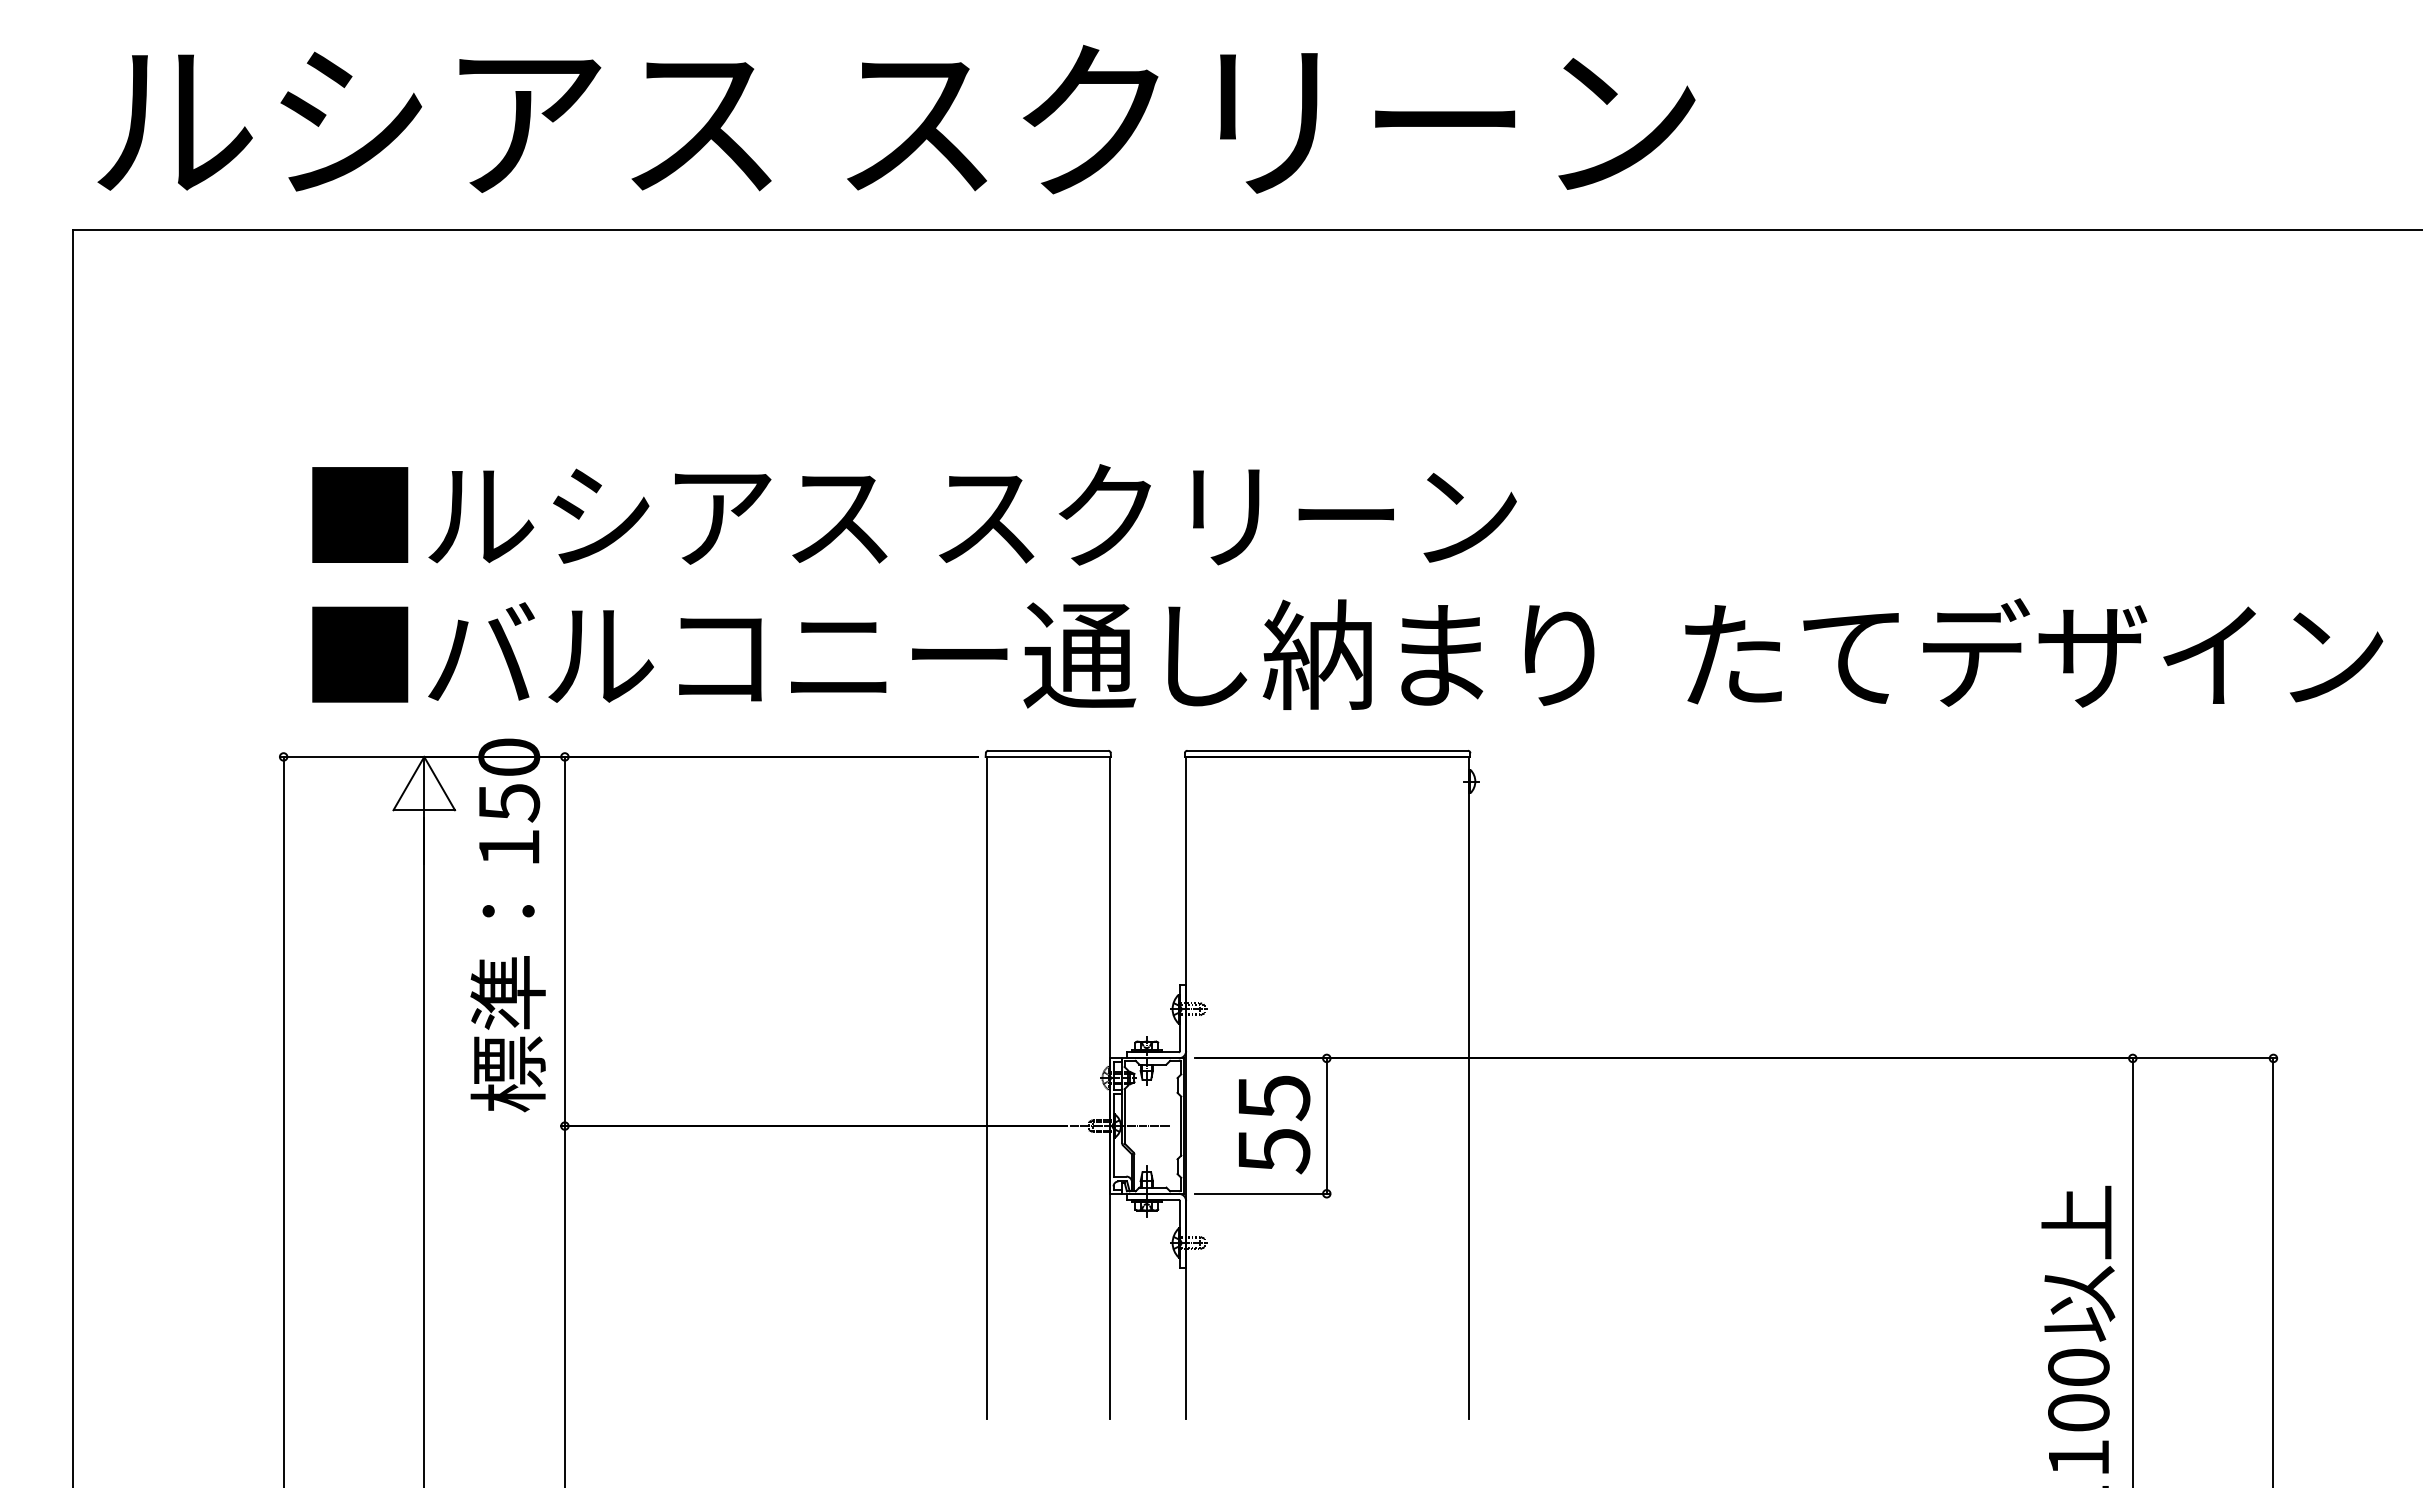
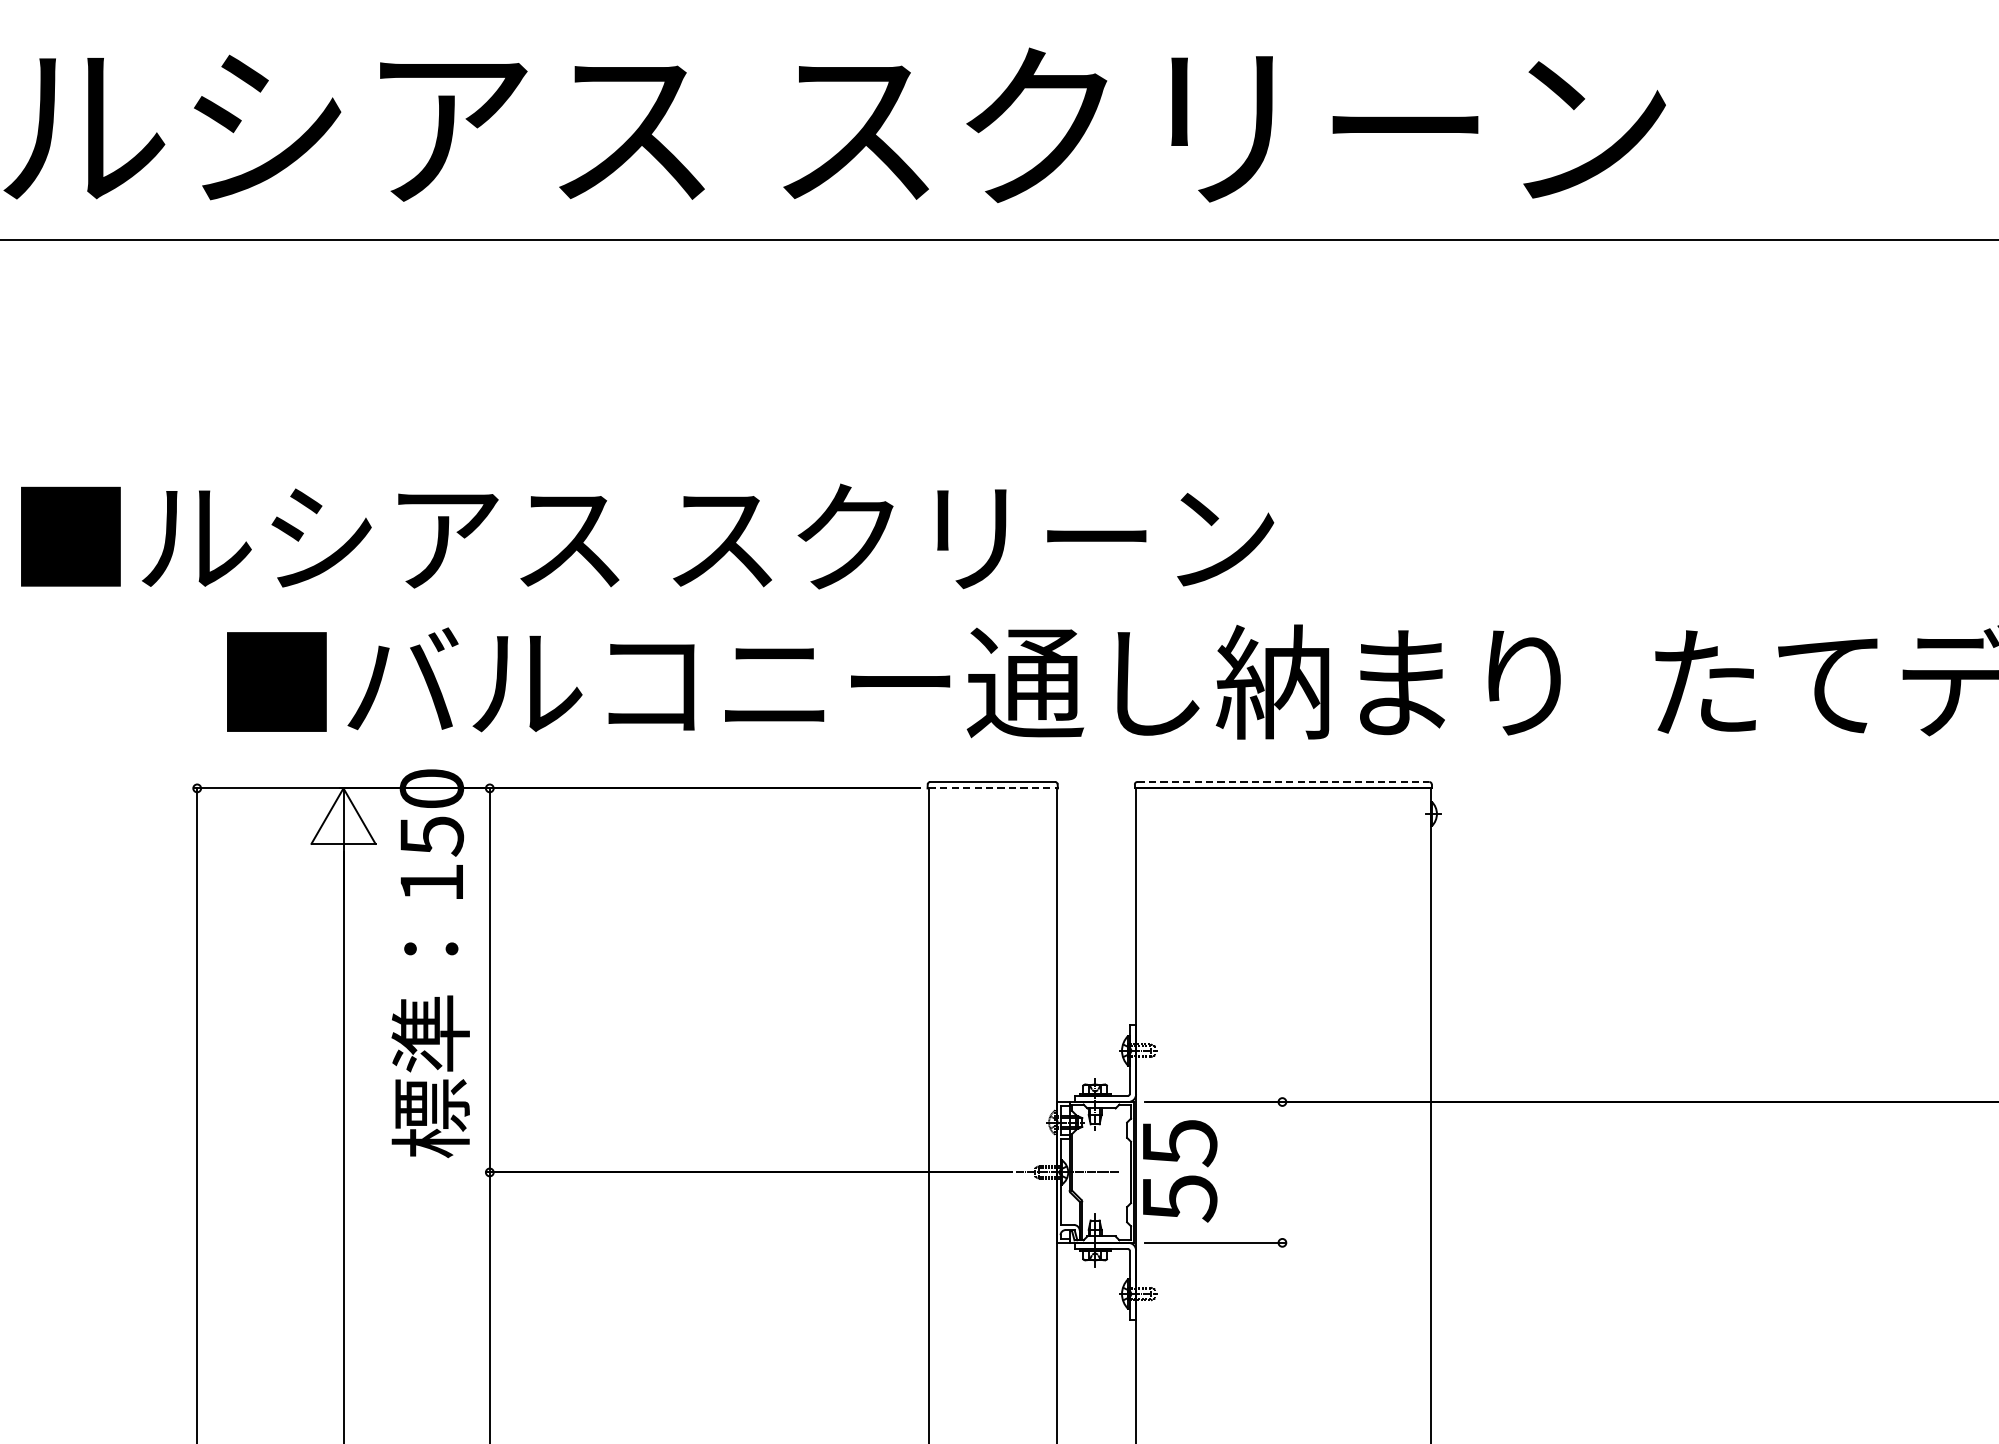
text: (914, 514) -> (647, 536), moved
line: (1328, 750) -> (1284, 781), solid -> dashed
line: (1048, 756) -> (992, 787), solid -> dashed
text: (1274, 1124) -> (1180, 1170), moved
line: (1326, 1125) -> (1282, 1171), removed

